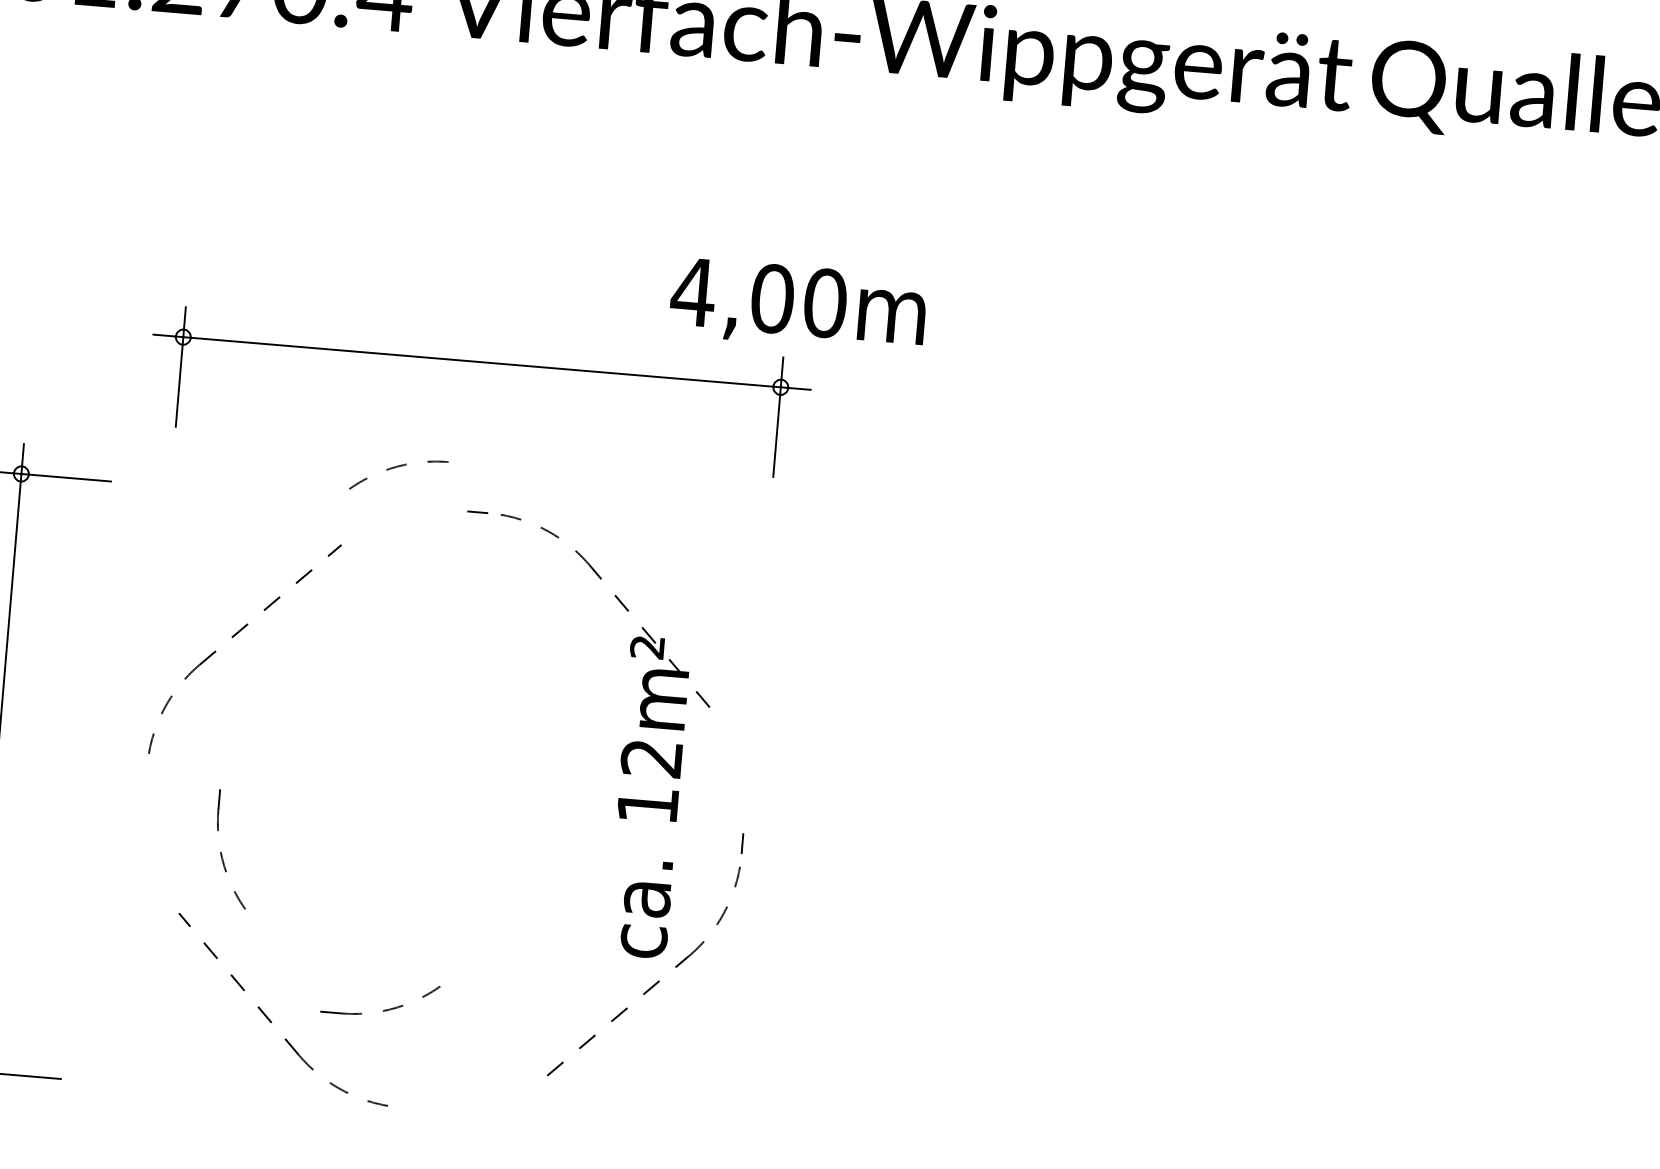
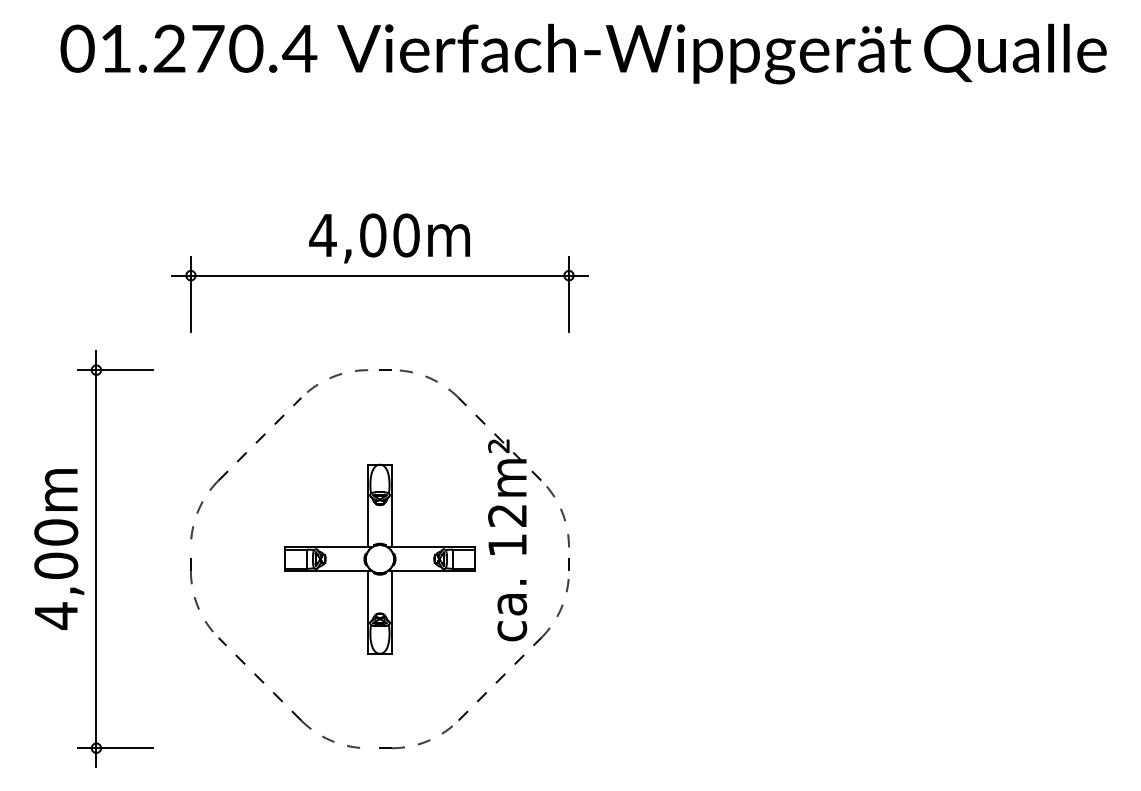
text: (797, 305) -> (389, 238), moved
arc: (399, 468) -> (337, 376), moved
arc: (737, 762) -> (561, 513), added
part: (443, 809) -> (379, 558), added
part: (222, 852) -> (195, 597), moved
part: (382, 1009) -> (417, 743), moved

